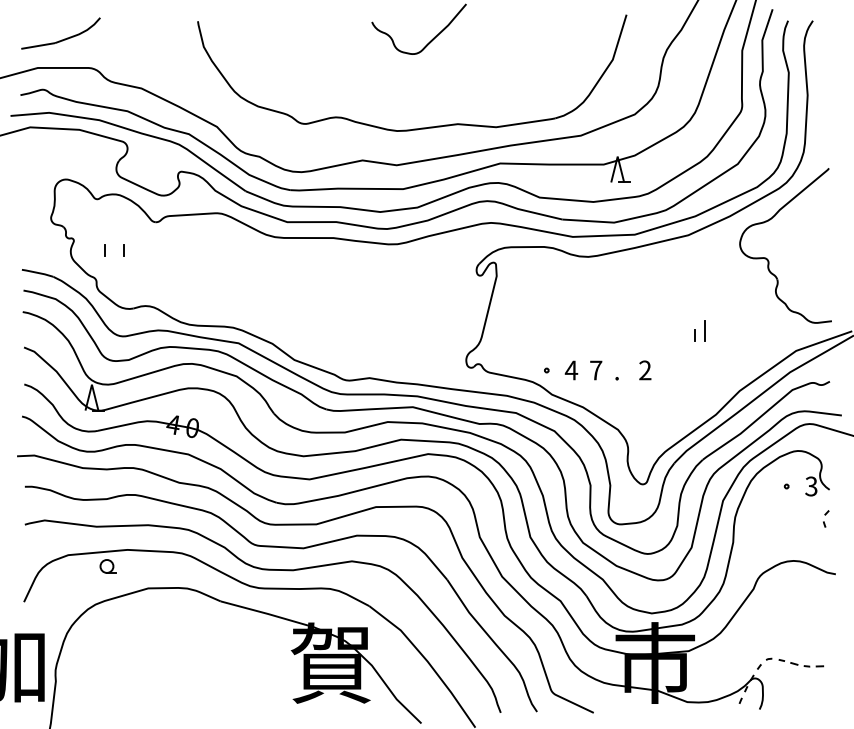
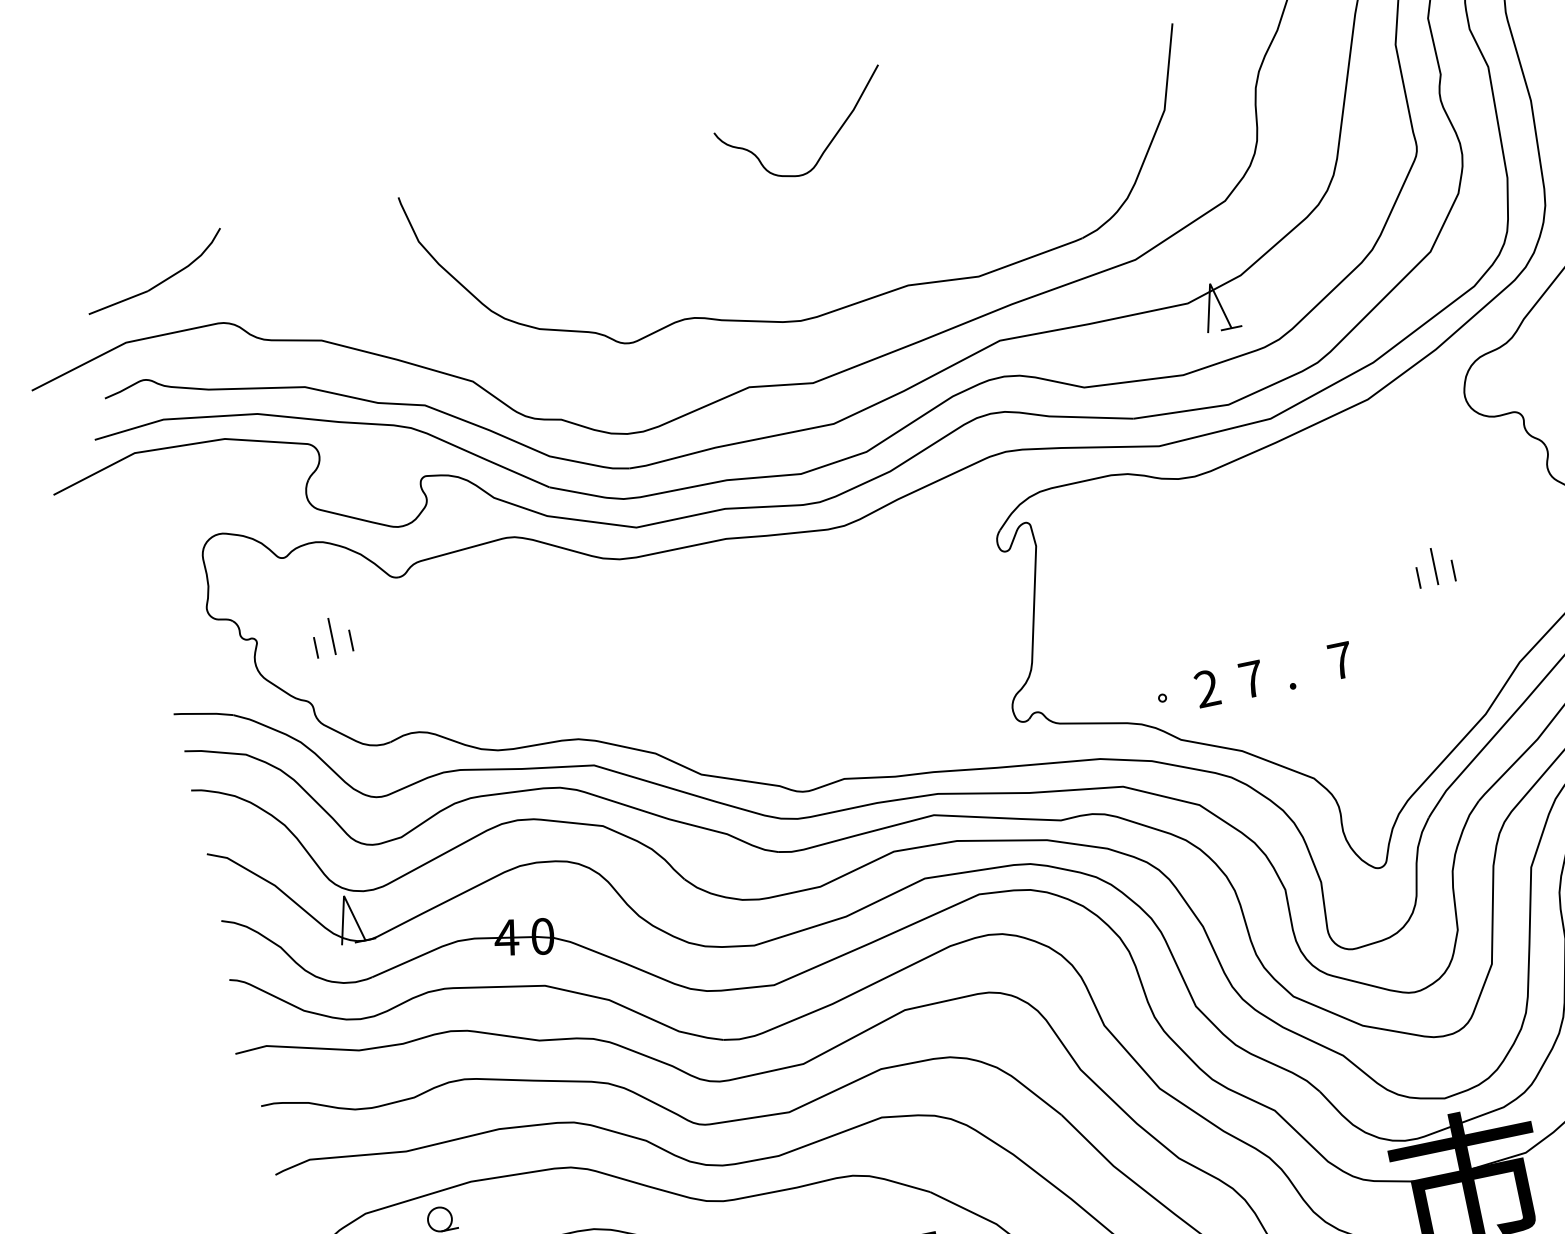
line: (113, 245) -> (330, 635), added
line: (714, 335) -> (1453, 571), added
text: (571, 370) -> (1207, 688), 4 -> 2
text: (645, 370) -> (1341, 660), 2 -> 7

